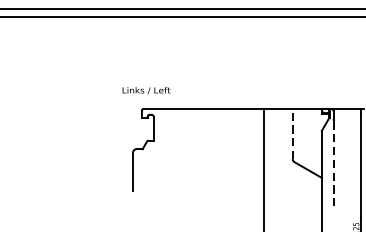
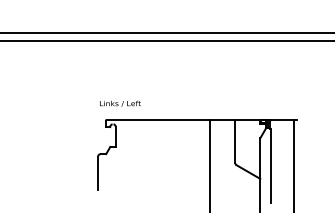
text: (146, 90) -> (120, 103), moved
line: (293, 133) -> (235, 140), dashed -> solid
line: (333, 162) -> (270, 165), dashed -> solid

